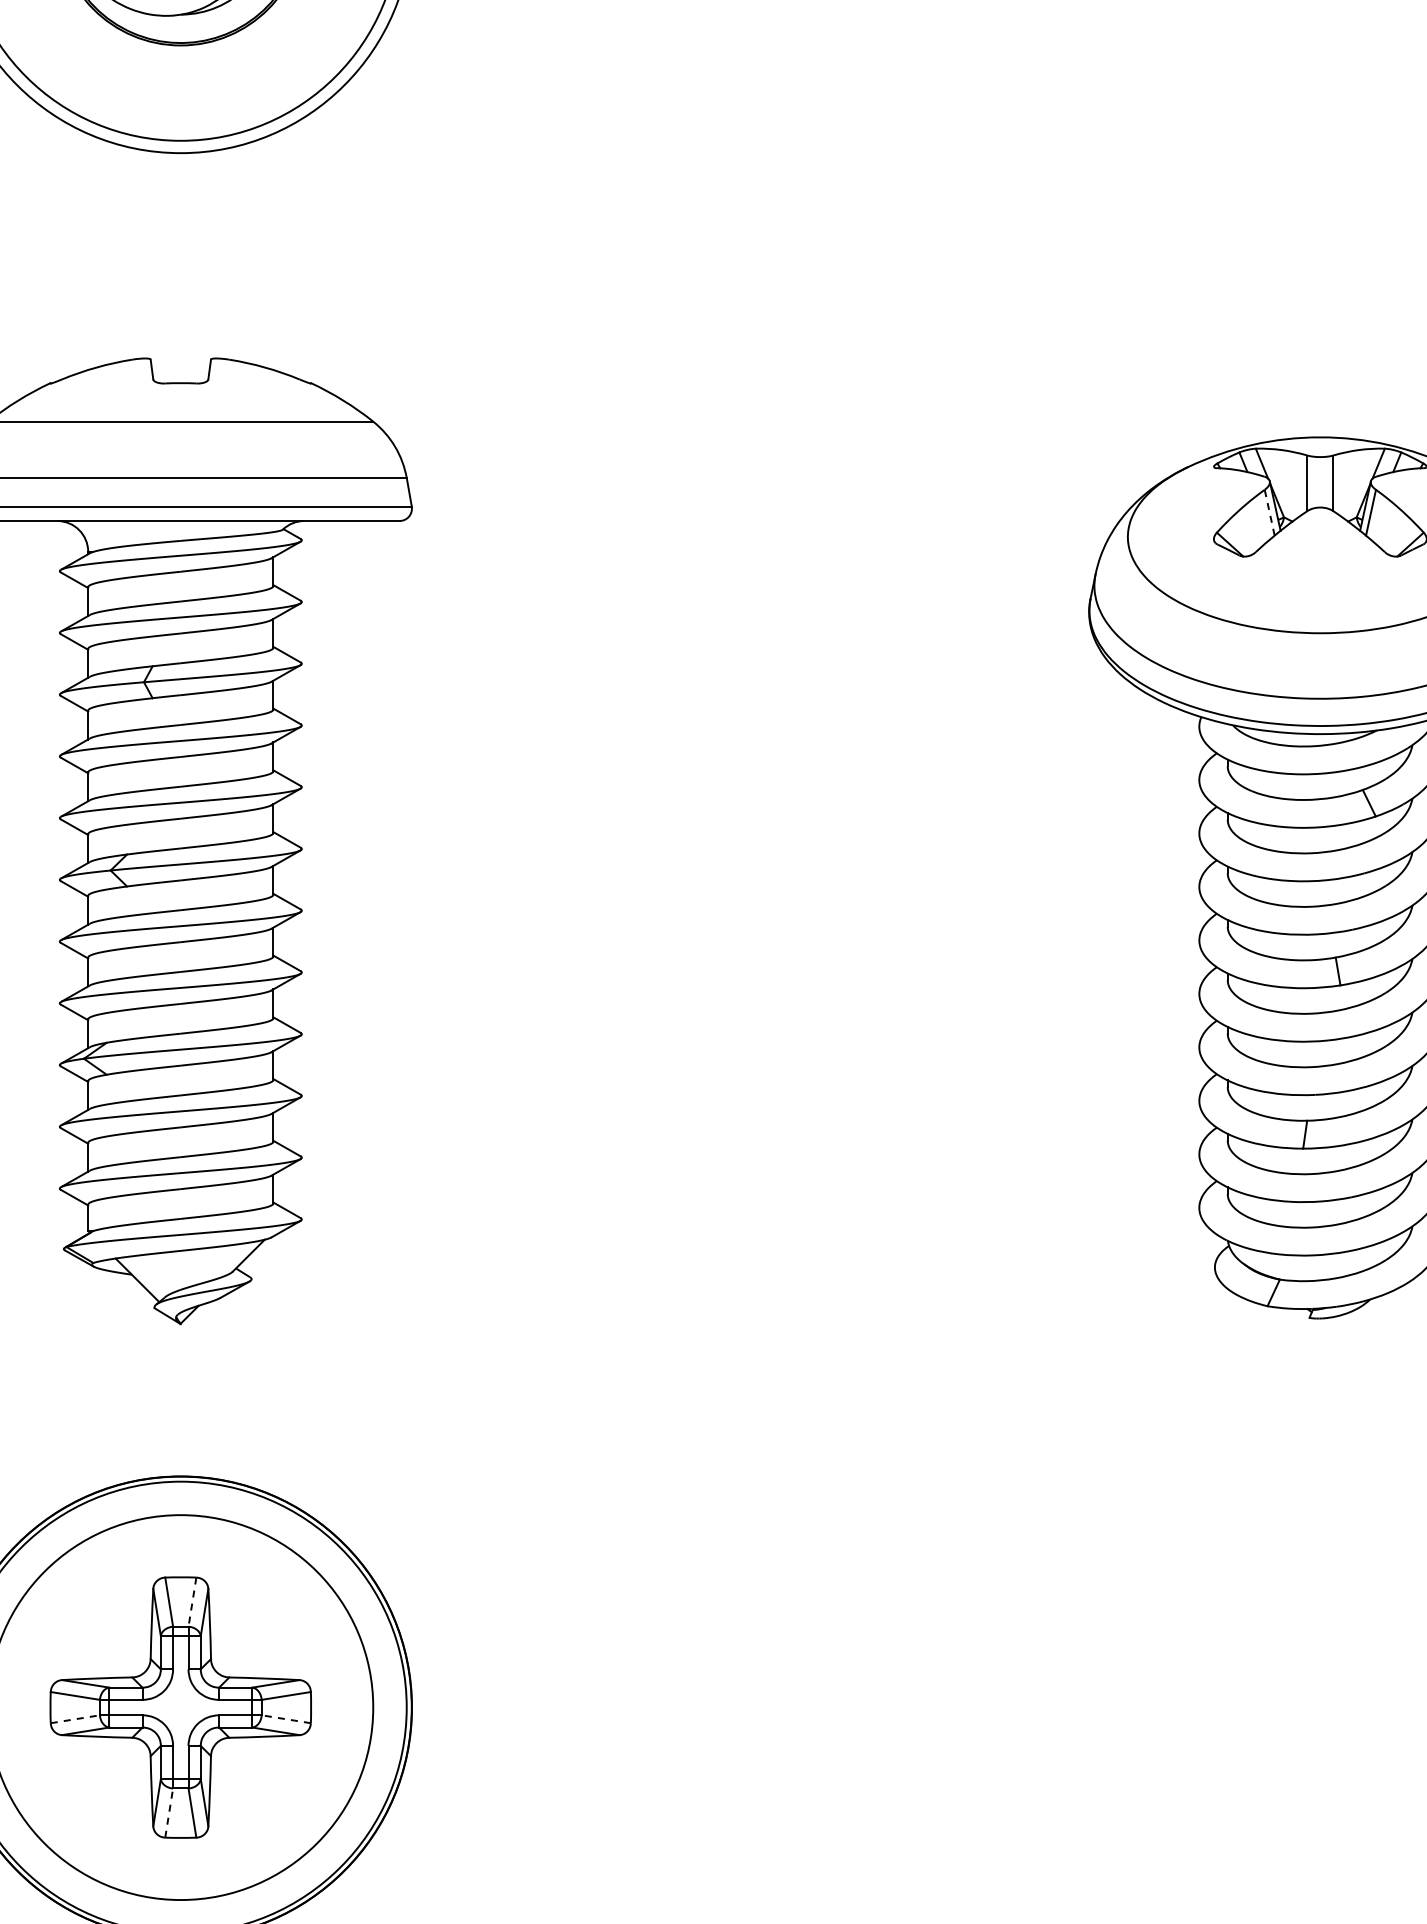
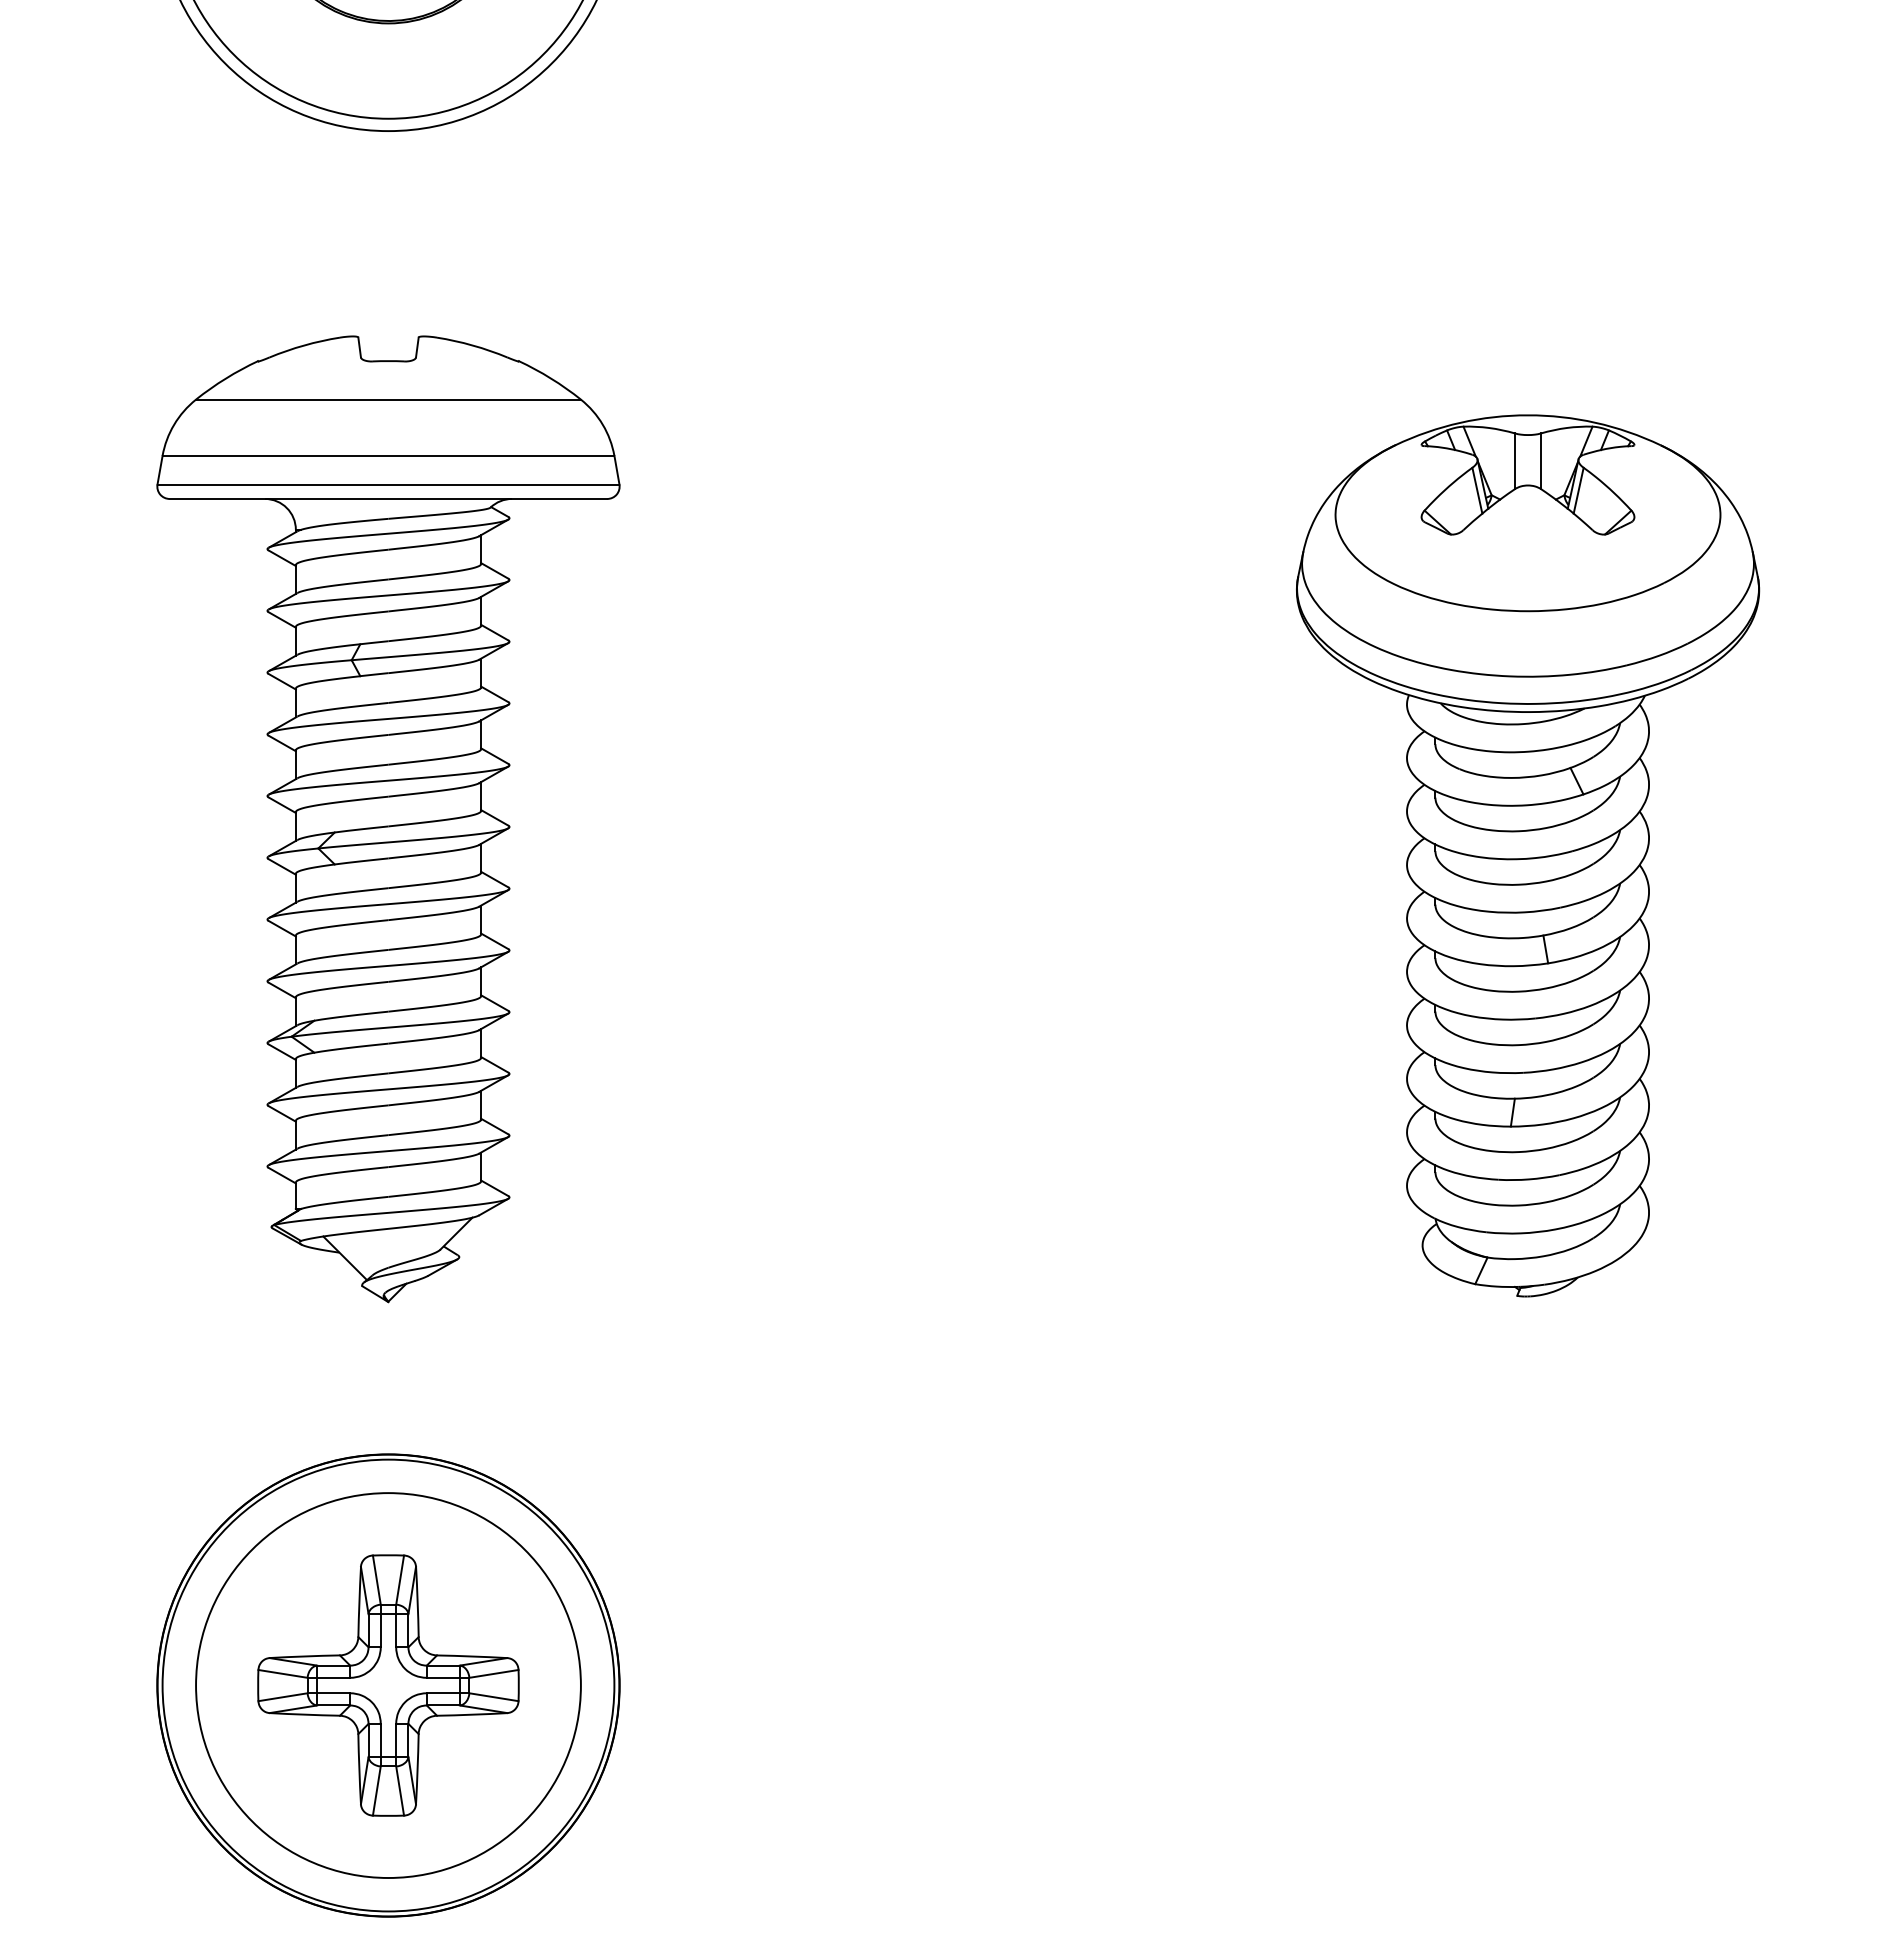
line: (1269, 512) -> (1477, 490), dashed -> solid
line: (192, 1602) -> (400, 1580), dashed -> solid
line: (75, 1719) -> (283, 1697), dashed -> solid
line: (285, 1719) -> (493, 1697), dashed -> solid
line: (168, 1813) -> (376, 1791), dashed -> solid

